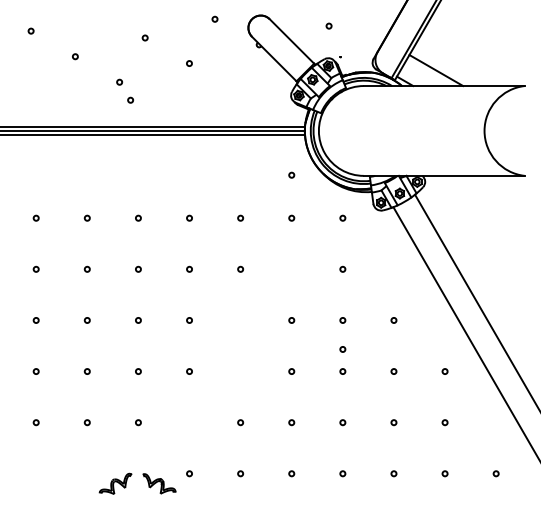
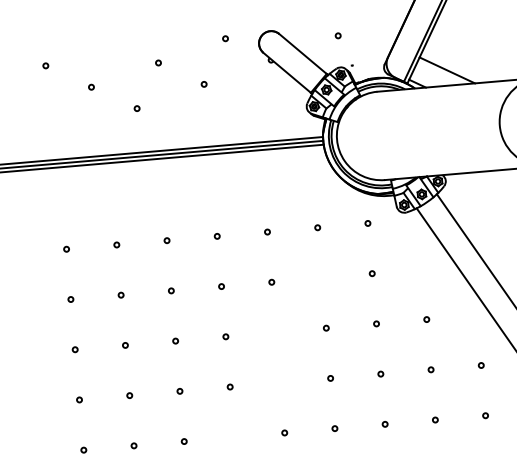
circle: (130, 99) -> (149, 124), removed
circle: (291, 174) -> (313, 184), removed
circle: (342, 349) -> (378, 352), removed

